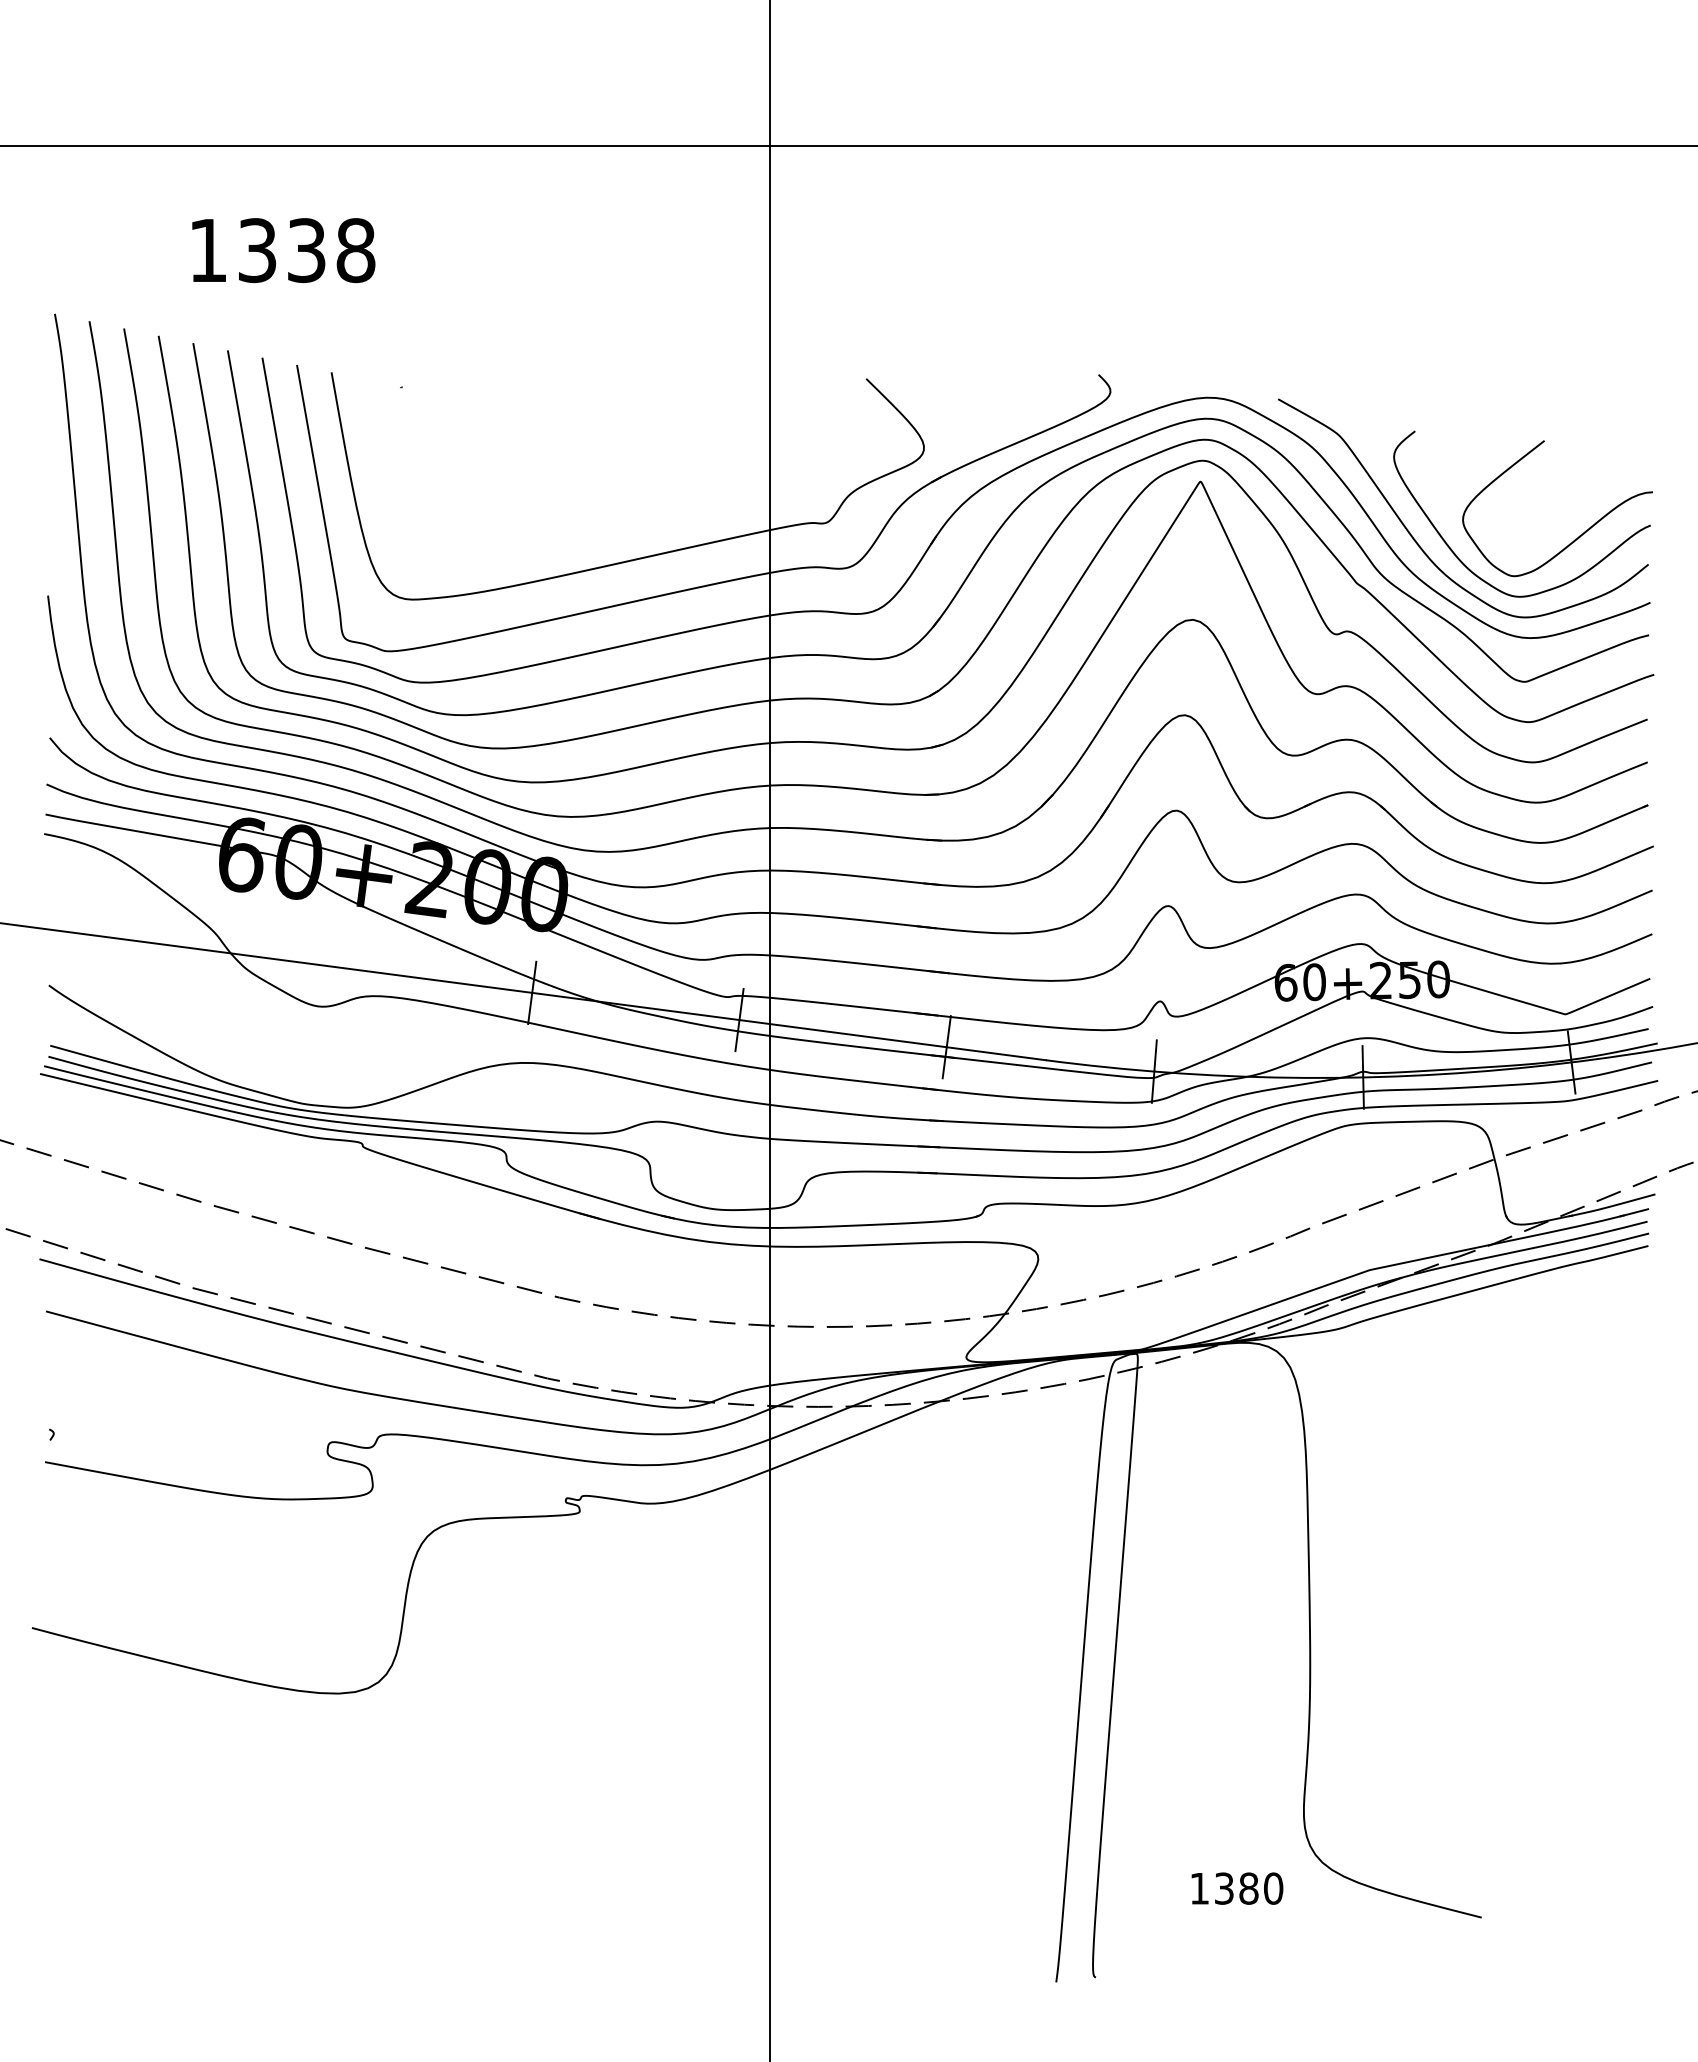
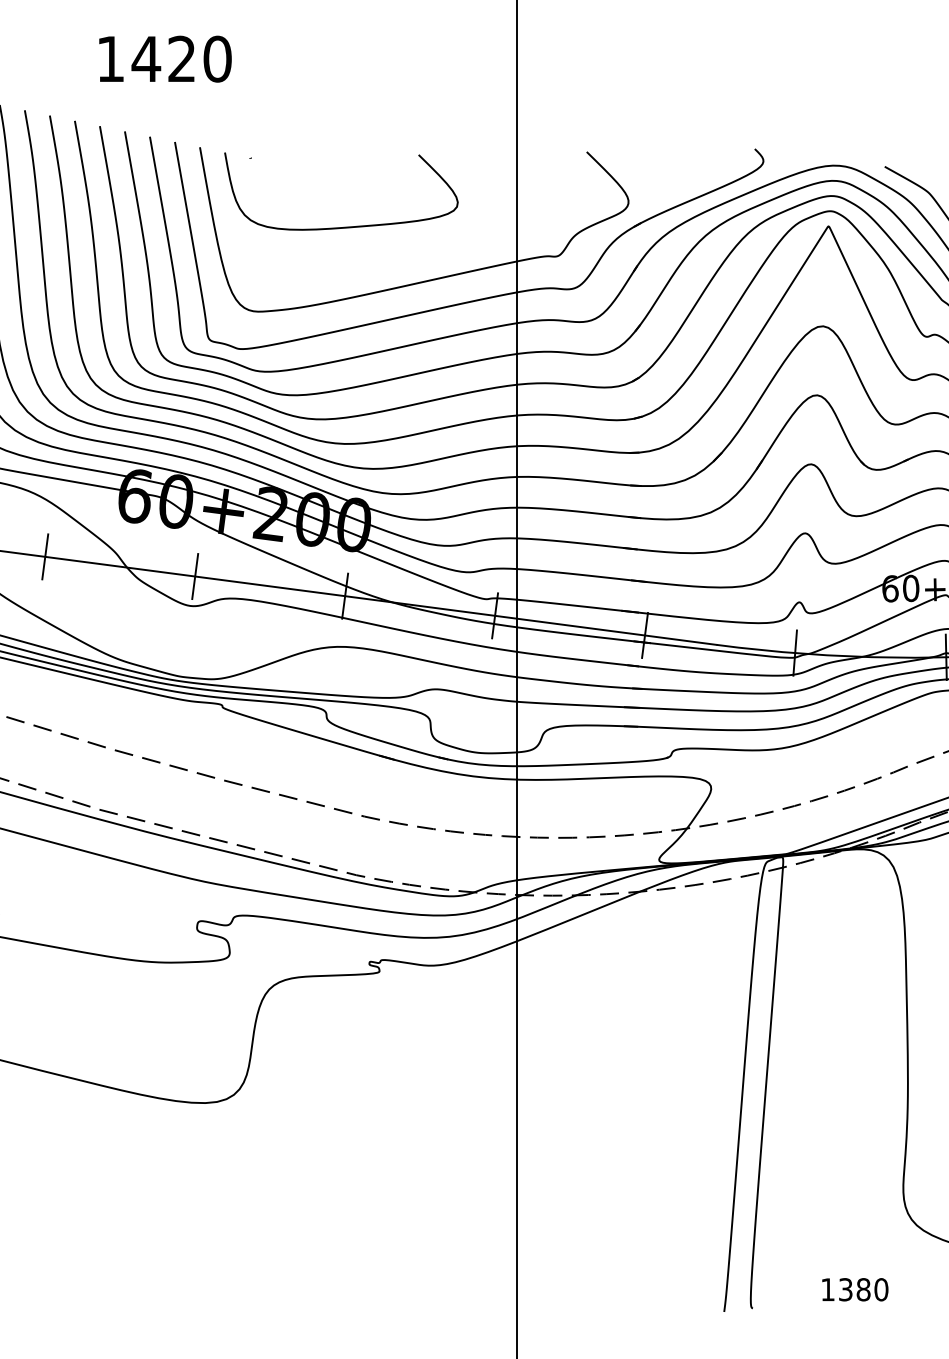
text: (305, 250) -> (181, 59), 1338 -> 1420
curve: (528, 482) -> (342, 226), added
line: (117, 938) -> (45, 556), added
line: (324, 965) -> (194, 576), added
text: (1237, 1888) -> (855, 1289), moved

